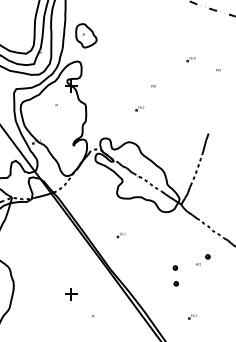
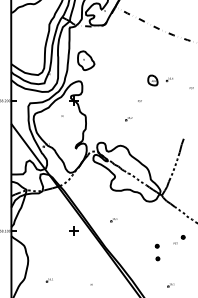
part: (169, 60) -> (152, 80), added
part: (70, 293) -> (73, 230), moved
part: (39, 310) -> (48, 280), added

